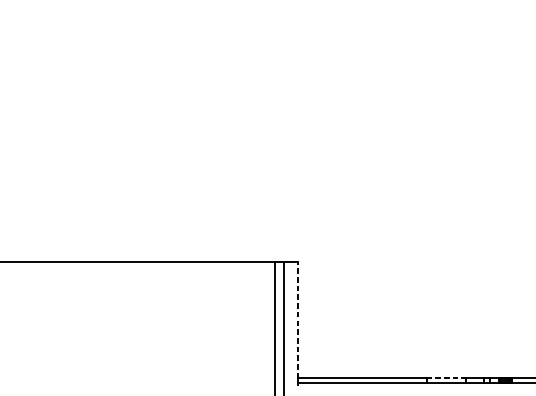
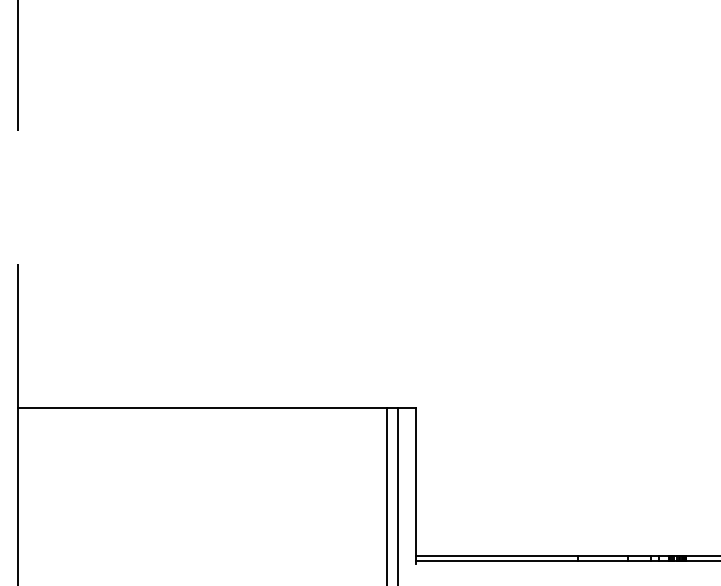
line: (297, 319) -> (415, 481), dashed -> solid
line: (446, 378) -> (603, 555), dashed -> solid

